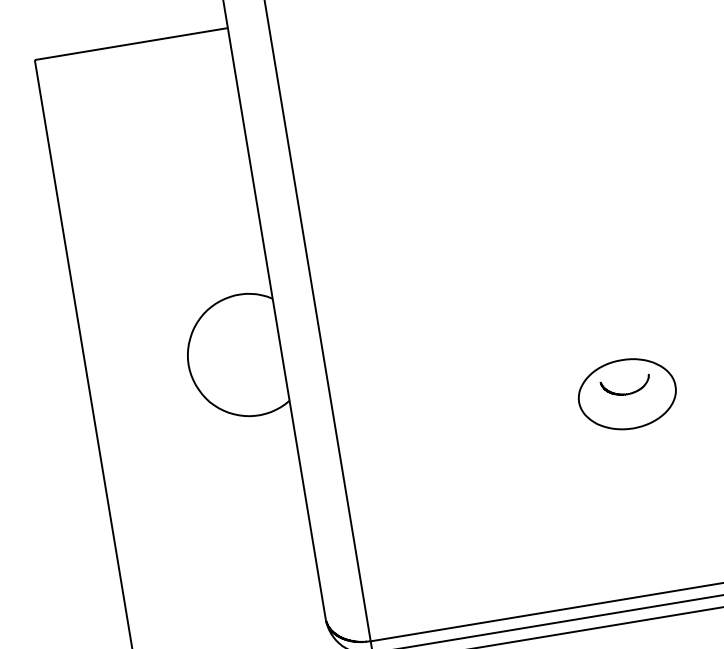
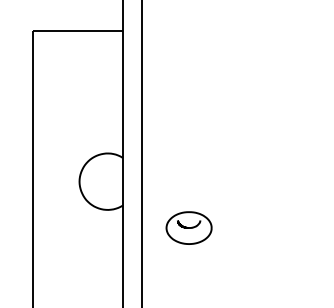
part: (625, 393) -> (188, 227), moved

